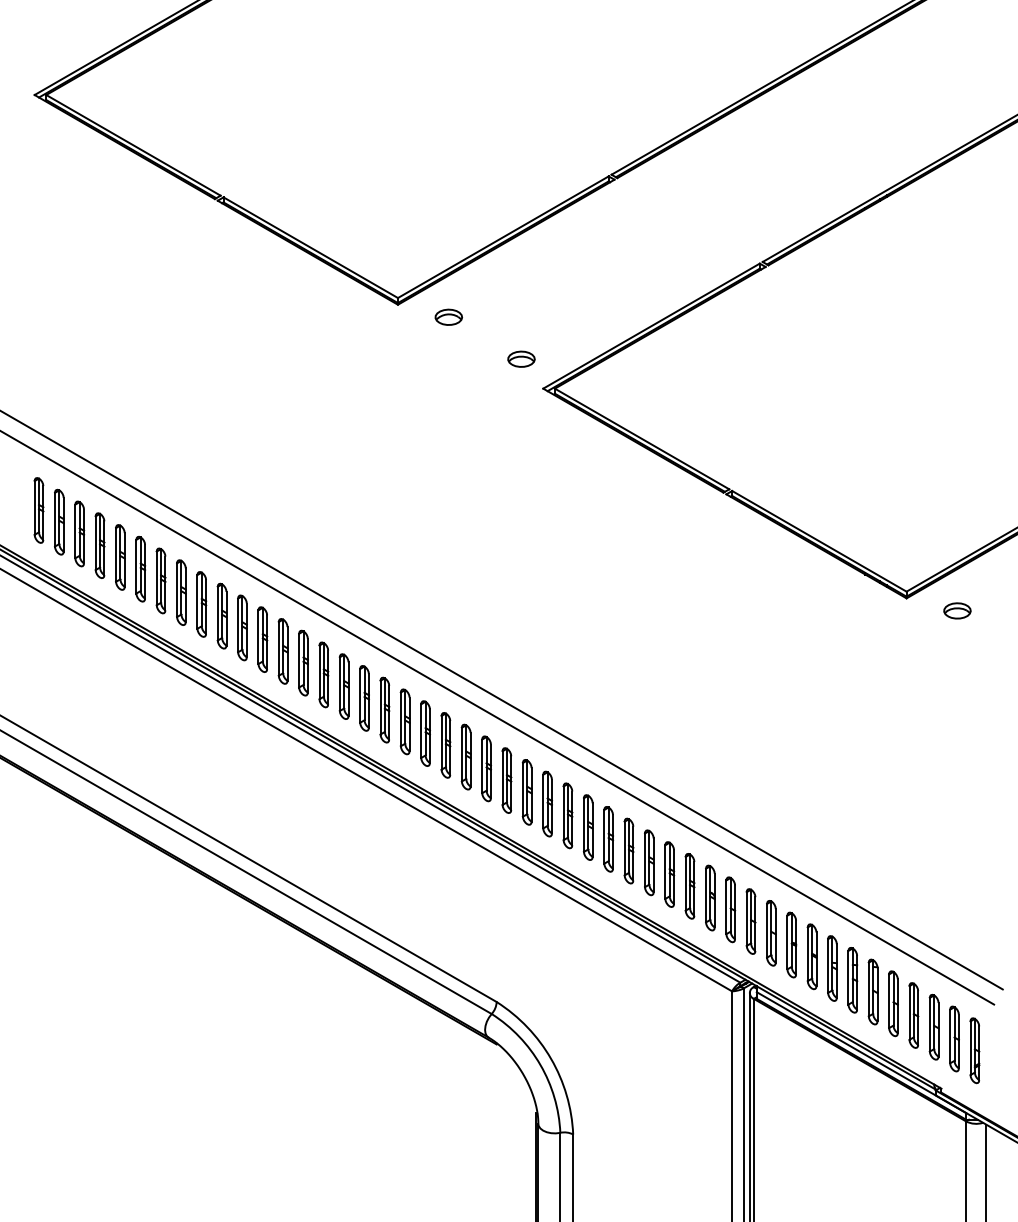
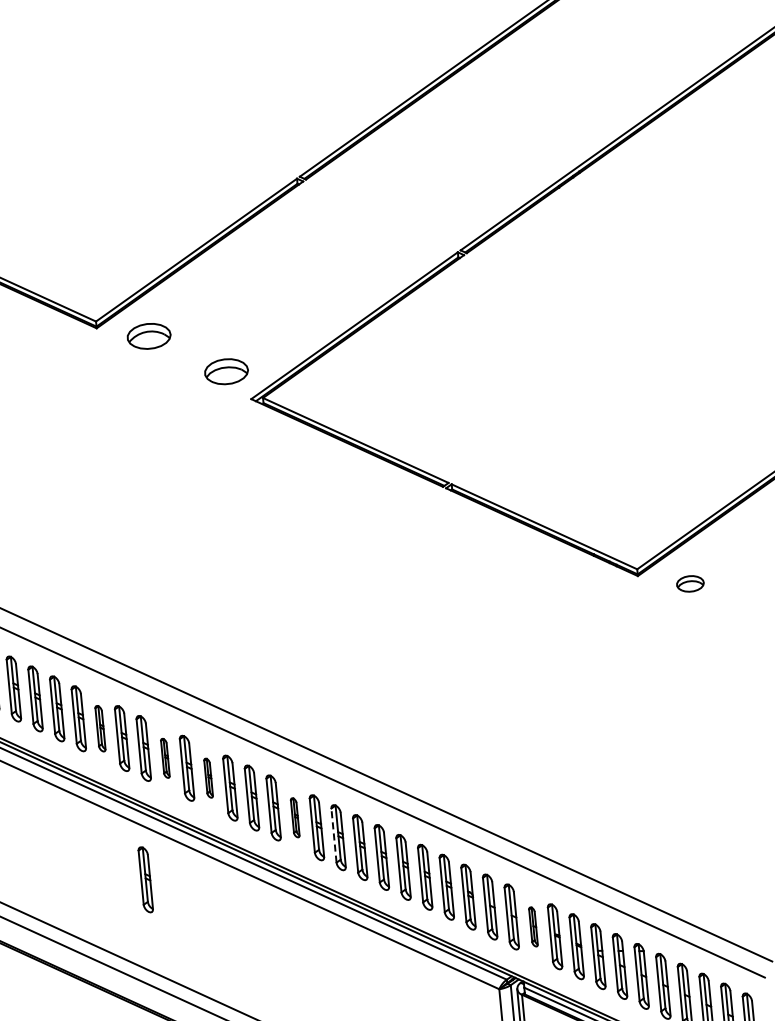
part: (448, 316) -> (148, 335), size x1.6
part: (521, 358) -> (226, 370), size x1.6
part: (364, 698) -> (100, 728), size x0.7
part: (425, 733) -> (165, 758), size x0.6
part: (465, 756) -> (207, 777), size x0.6
part: (547, 803) -> (295, 817), size x0.6
line: (583, 825) -> (333, 836), solid -> dashed
part: (394, 850) -> (145, 879), added
part: (771, 933) -> (533, 927), size x0.6

